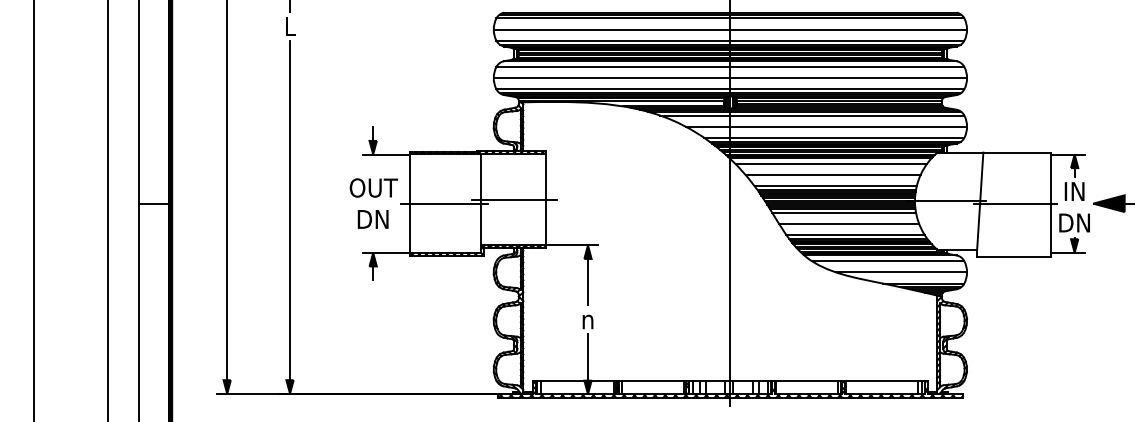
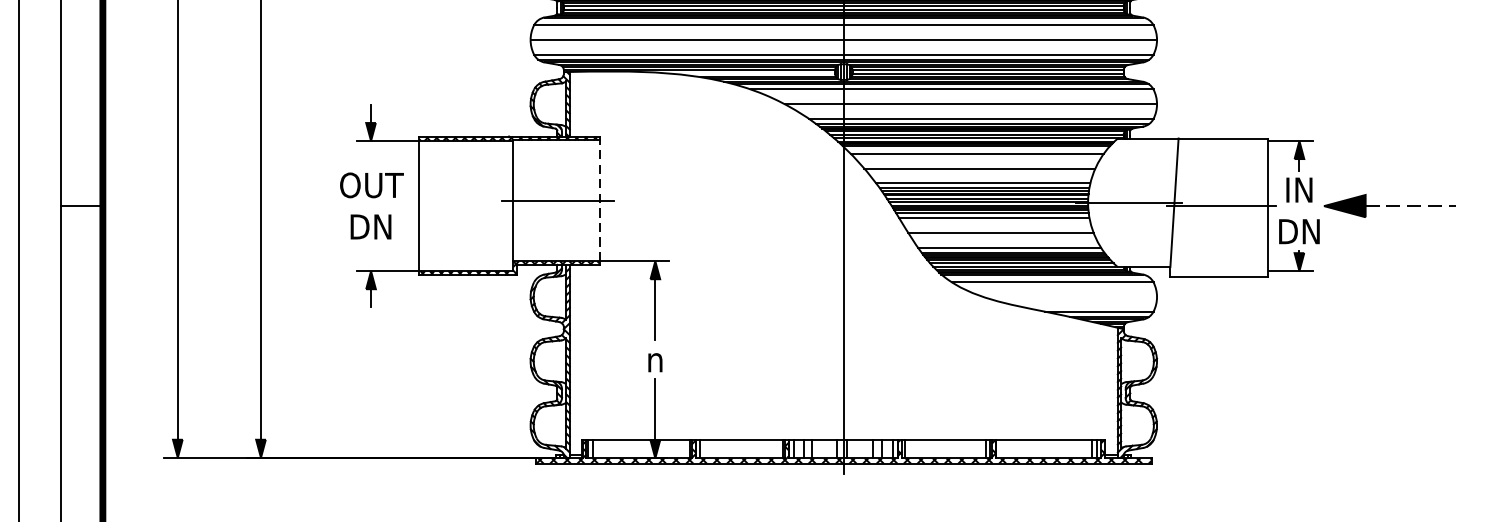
line: (545, 199) -> (599, 200), solid -> dashed
line: (443, 203) -> (464, 205), removed
line: (901, 272) -> (1070, 297), removed

